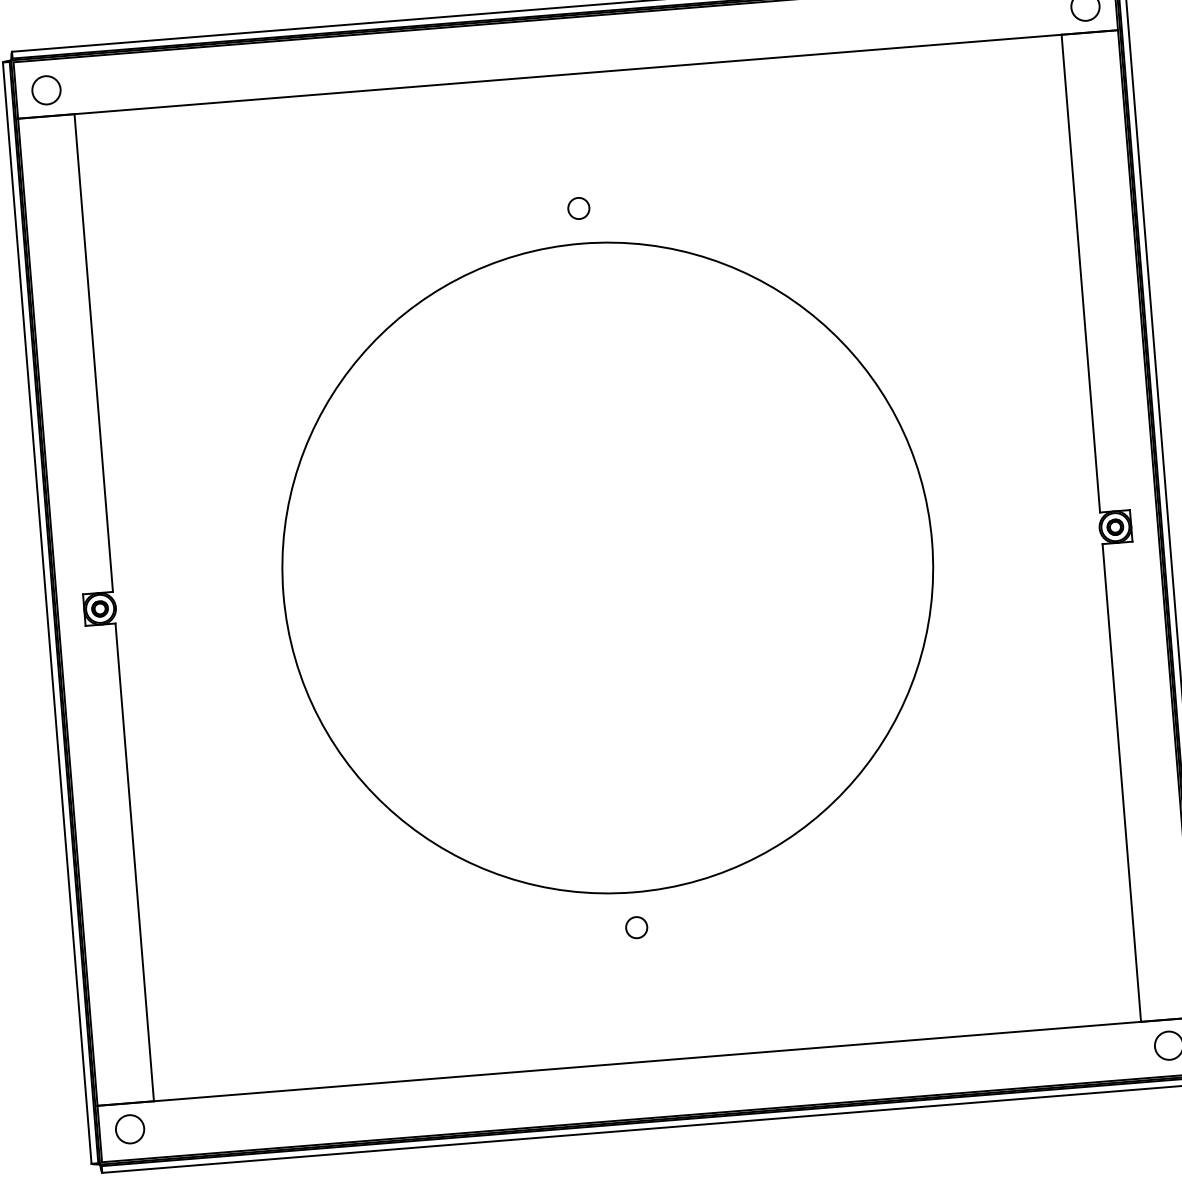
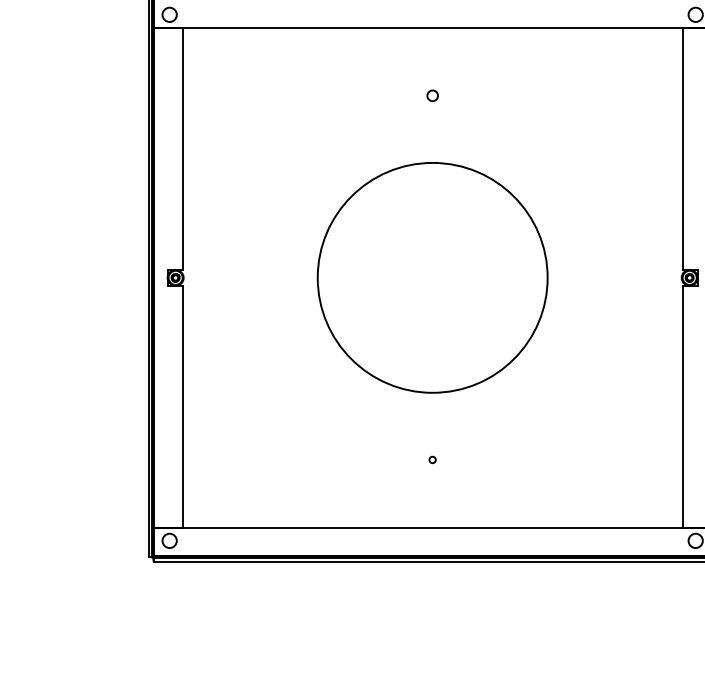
circle: (607, 567) -> (432, 277), size x0.7
circle: (636, 926) -> (432, 459), size x0.6

